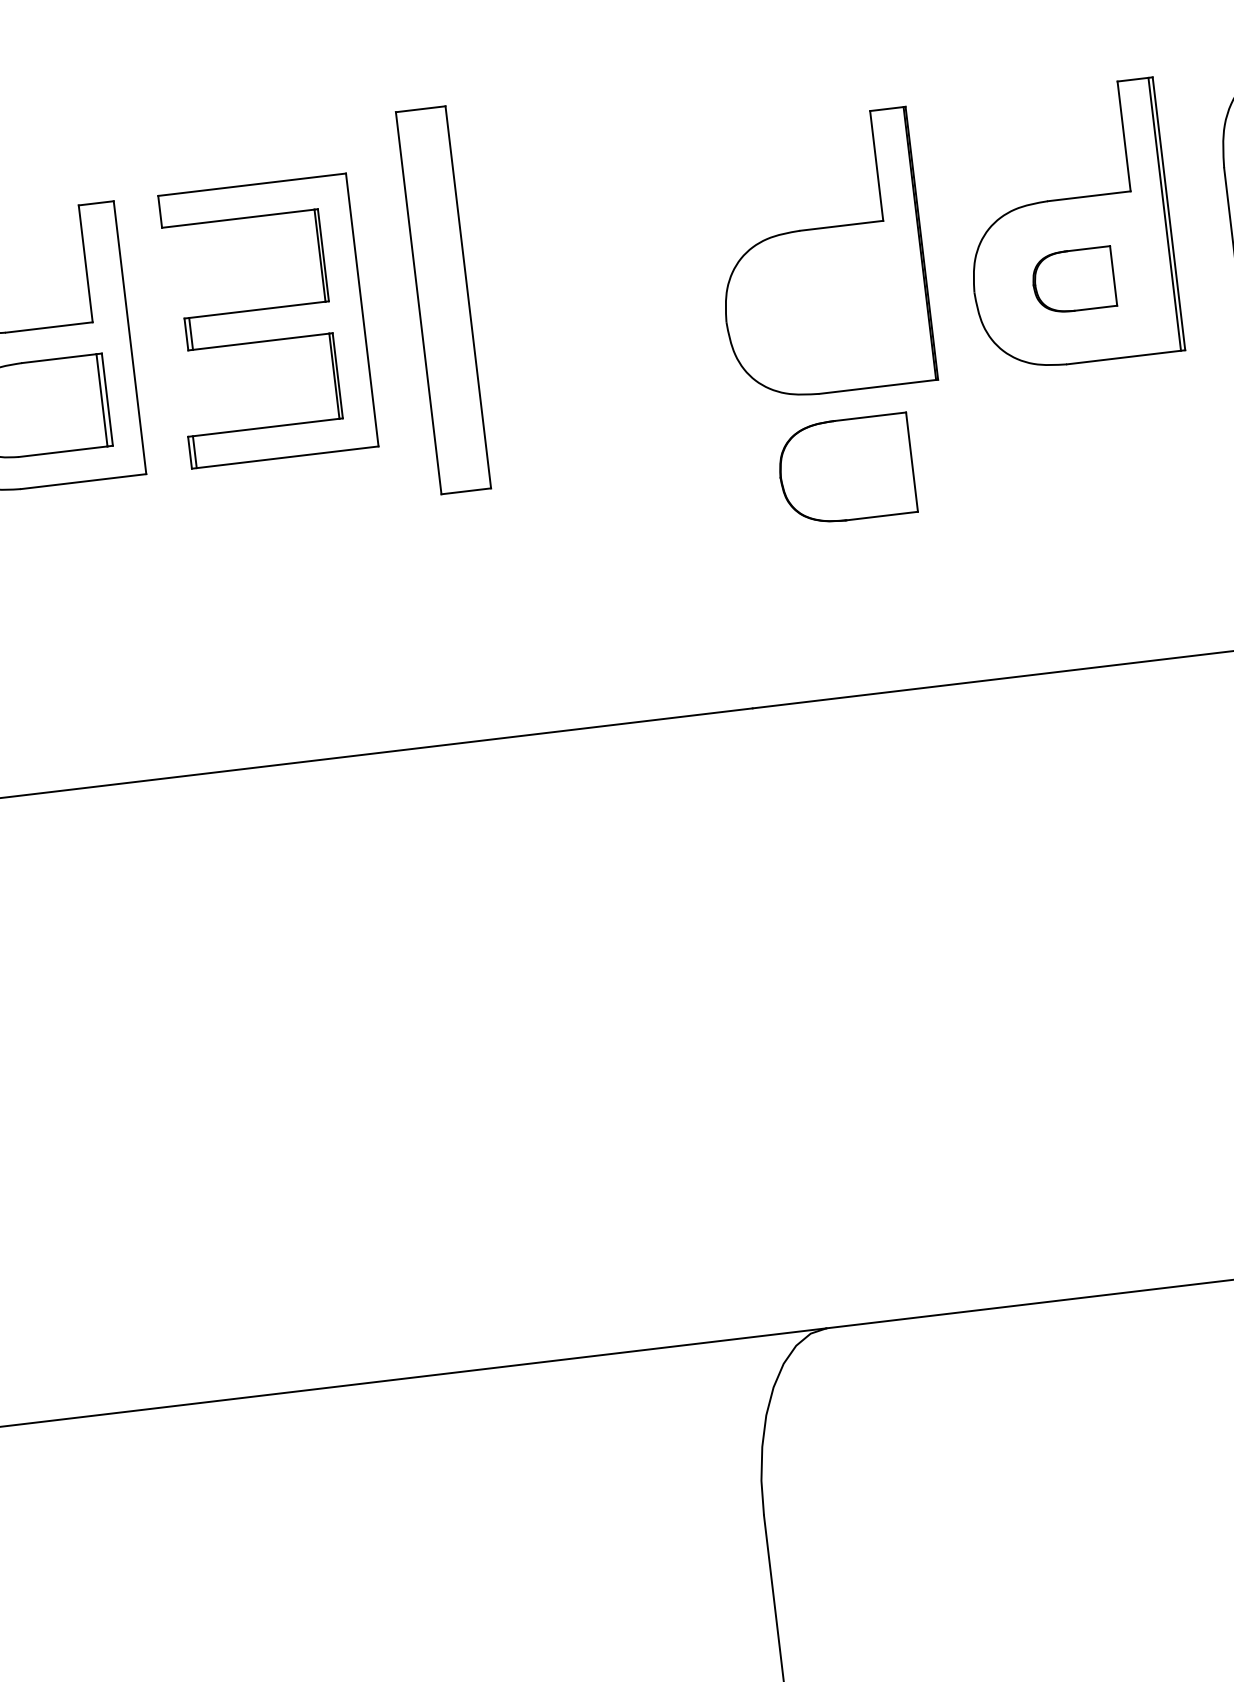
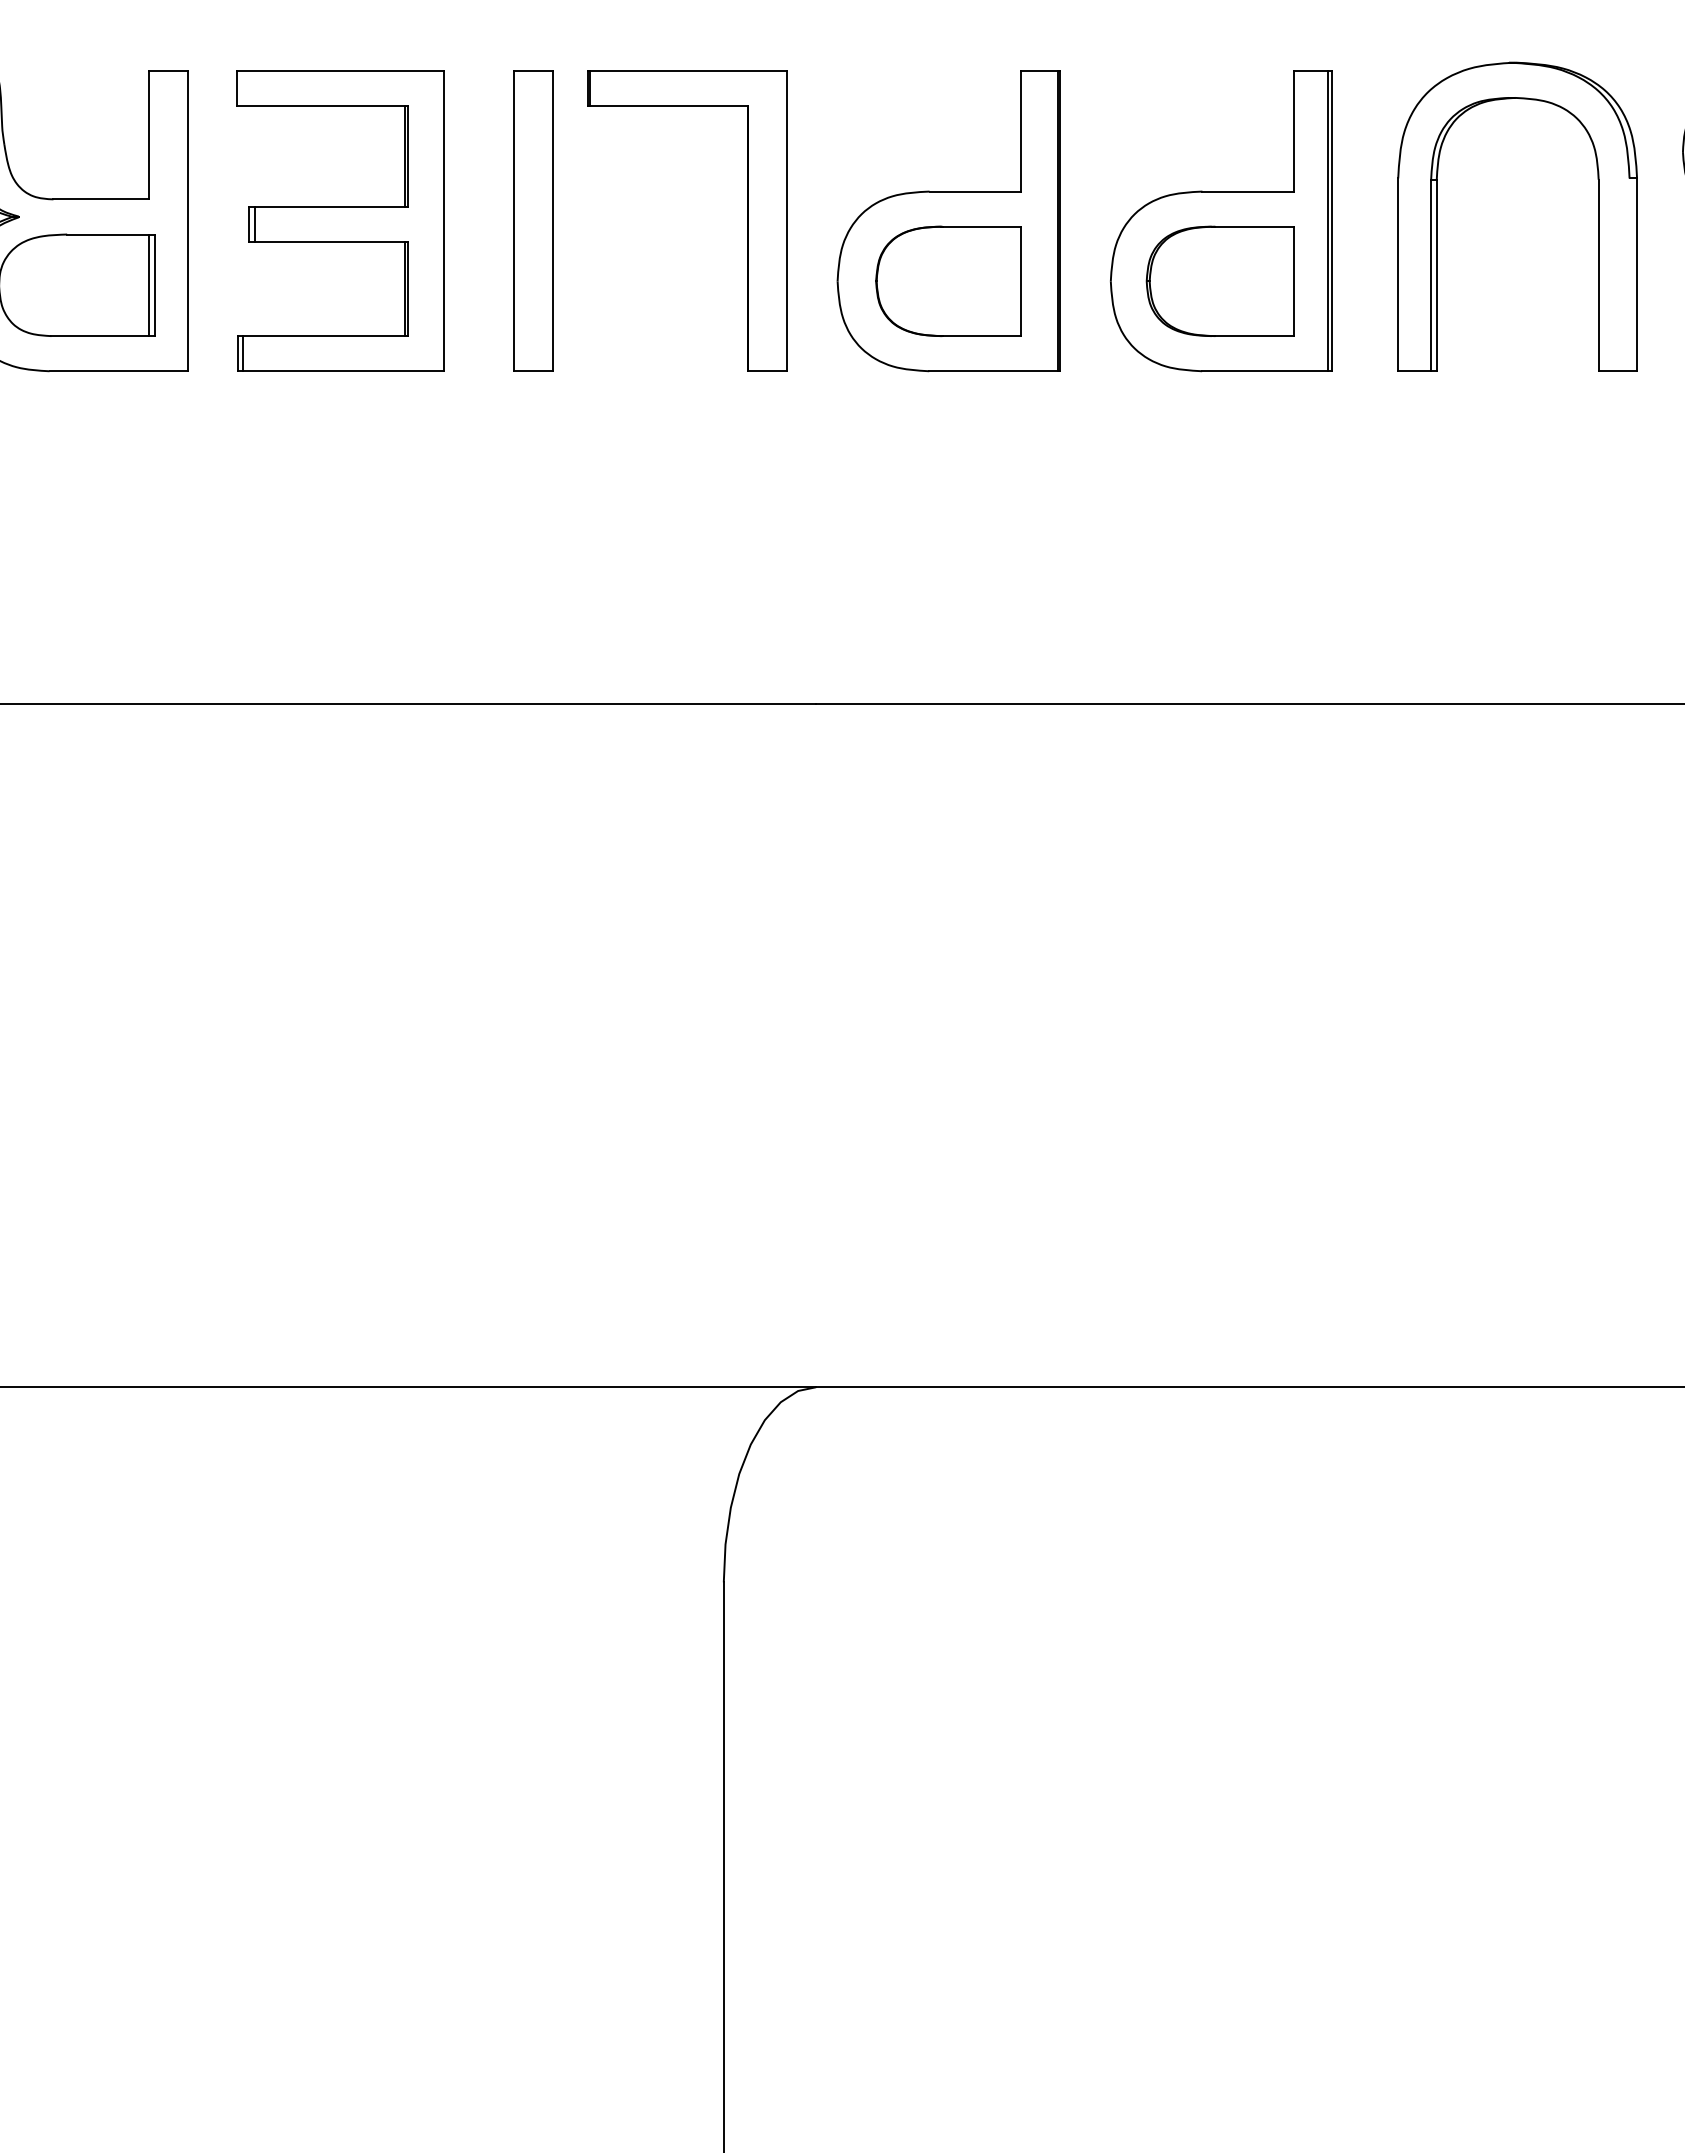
part: (638, 276) -> (747, 220), added
part: (1073, 280) -> (1219, 280), size x1.67
part: (443, 299) -> (533, 220), size x0.71
part: (846, 469) -> (948, 280), moved

